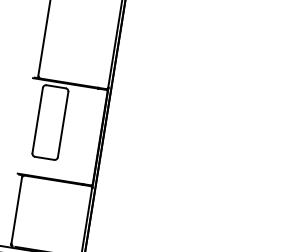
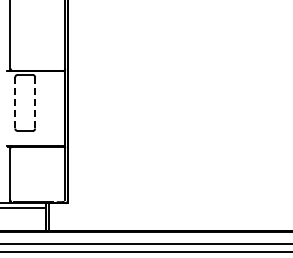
line: (38, 119) -> (15, 102), solid -> dashed
line: (63, 124) -> (35, 102), solid -> dashed

